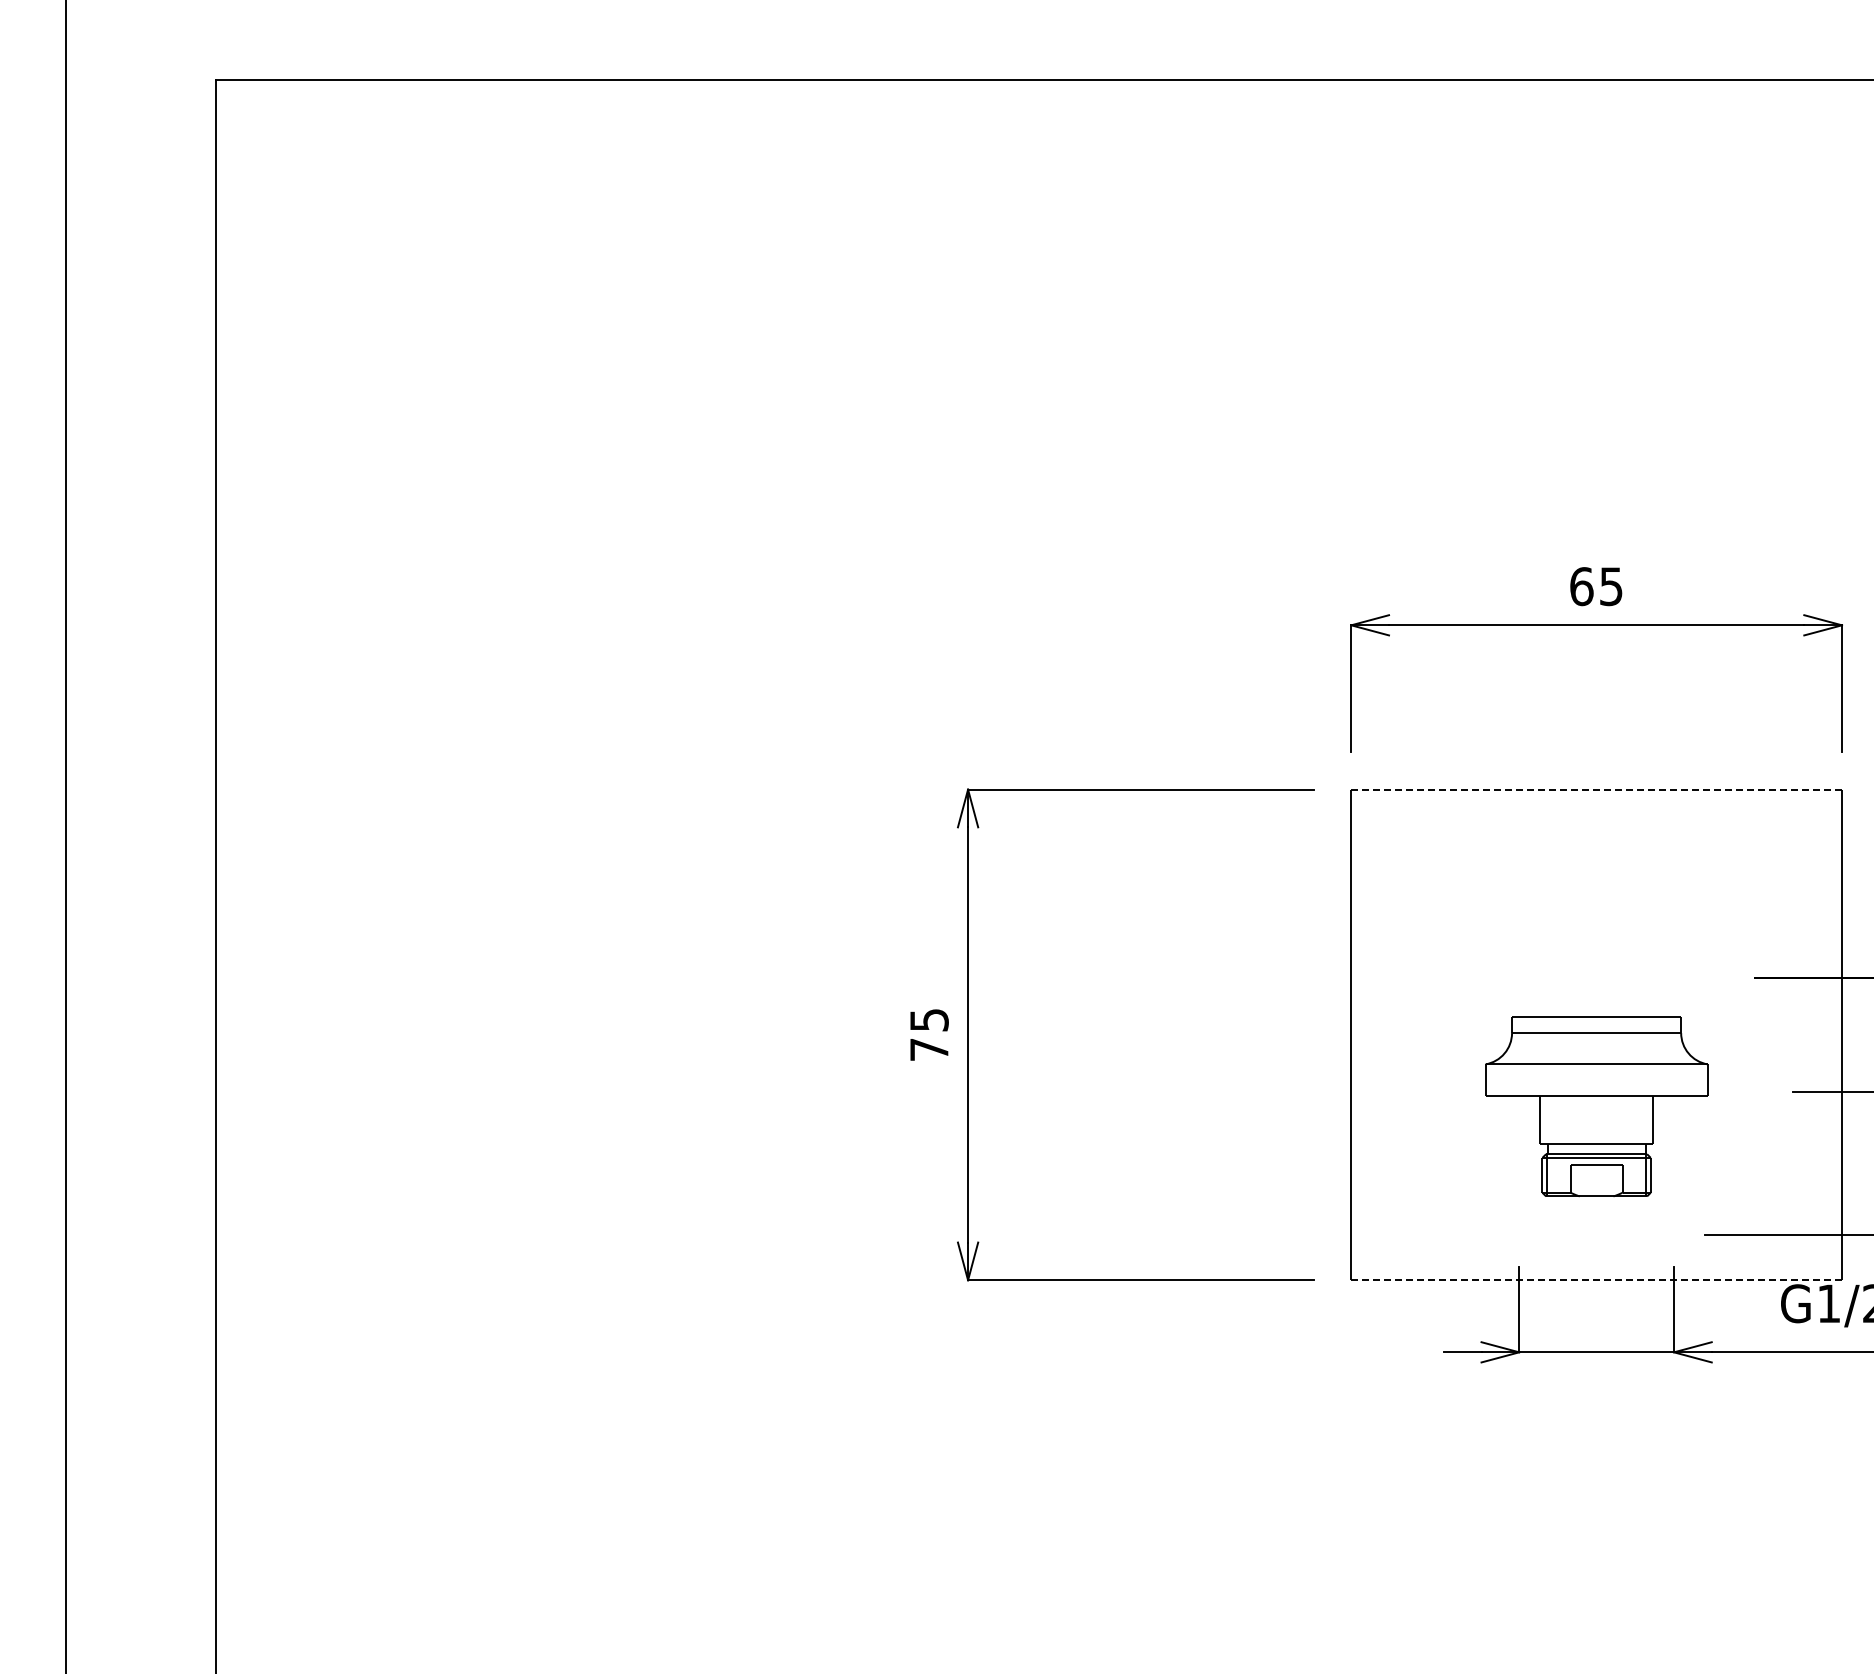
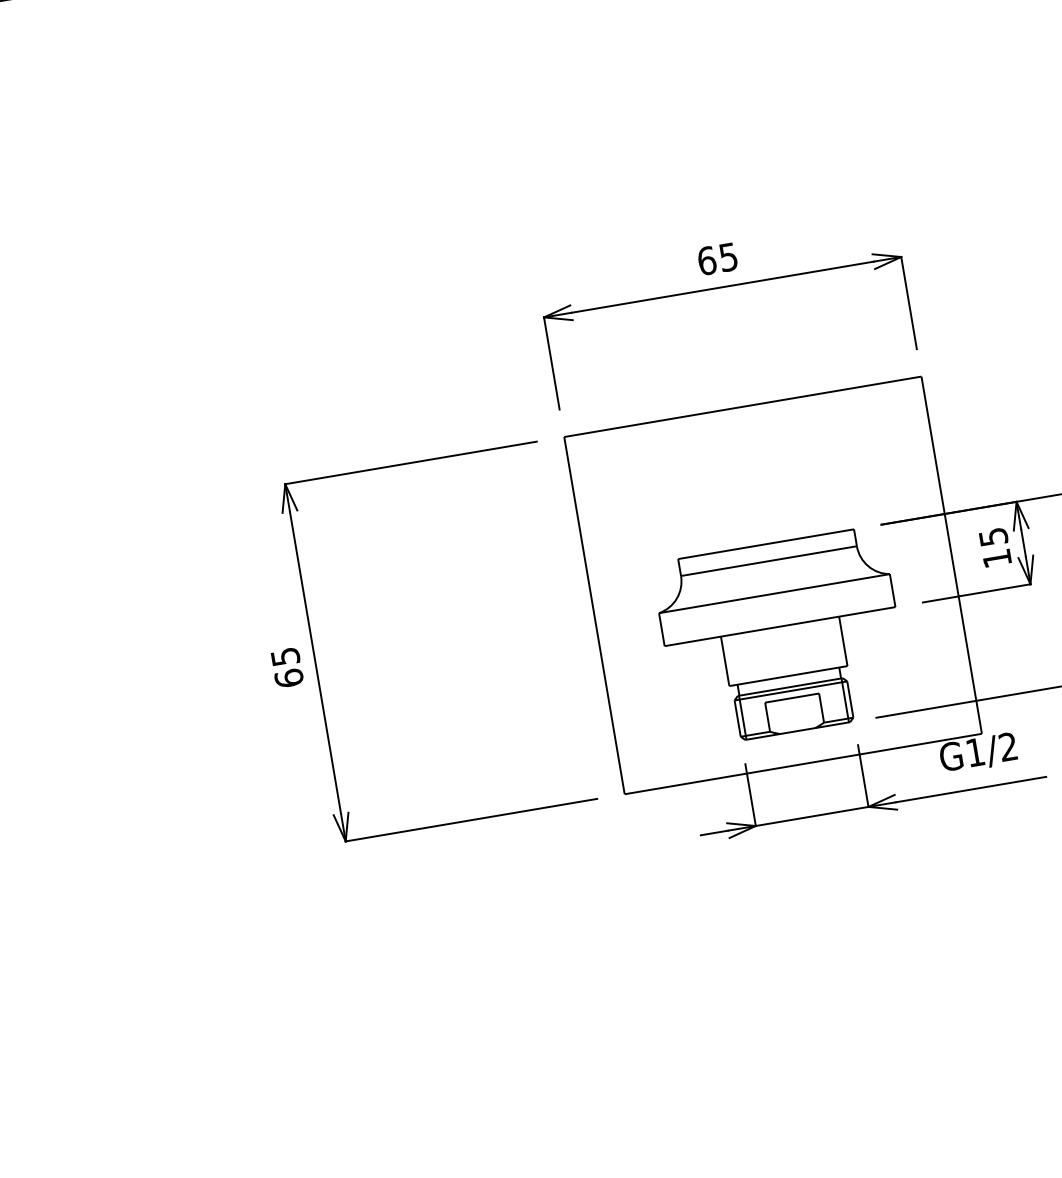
line: (1596, 789) -> (742, 406), dashed -> solid
text: (928, 1049) -> (288, 678), 75 -> 65
part: (1596, 1106) -> (781, 637), size x1.43
line: (1597, 1280) -> (803, 764), dashed -> solid

